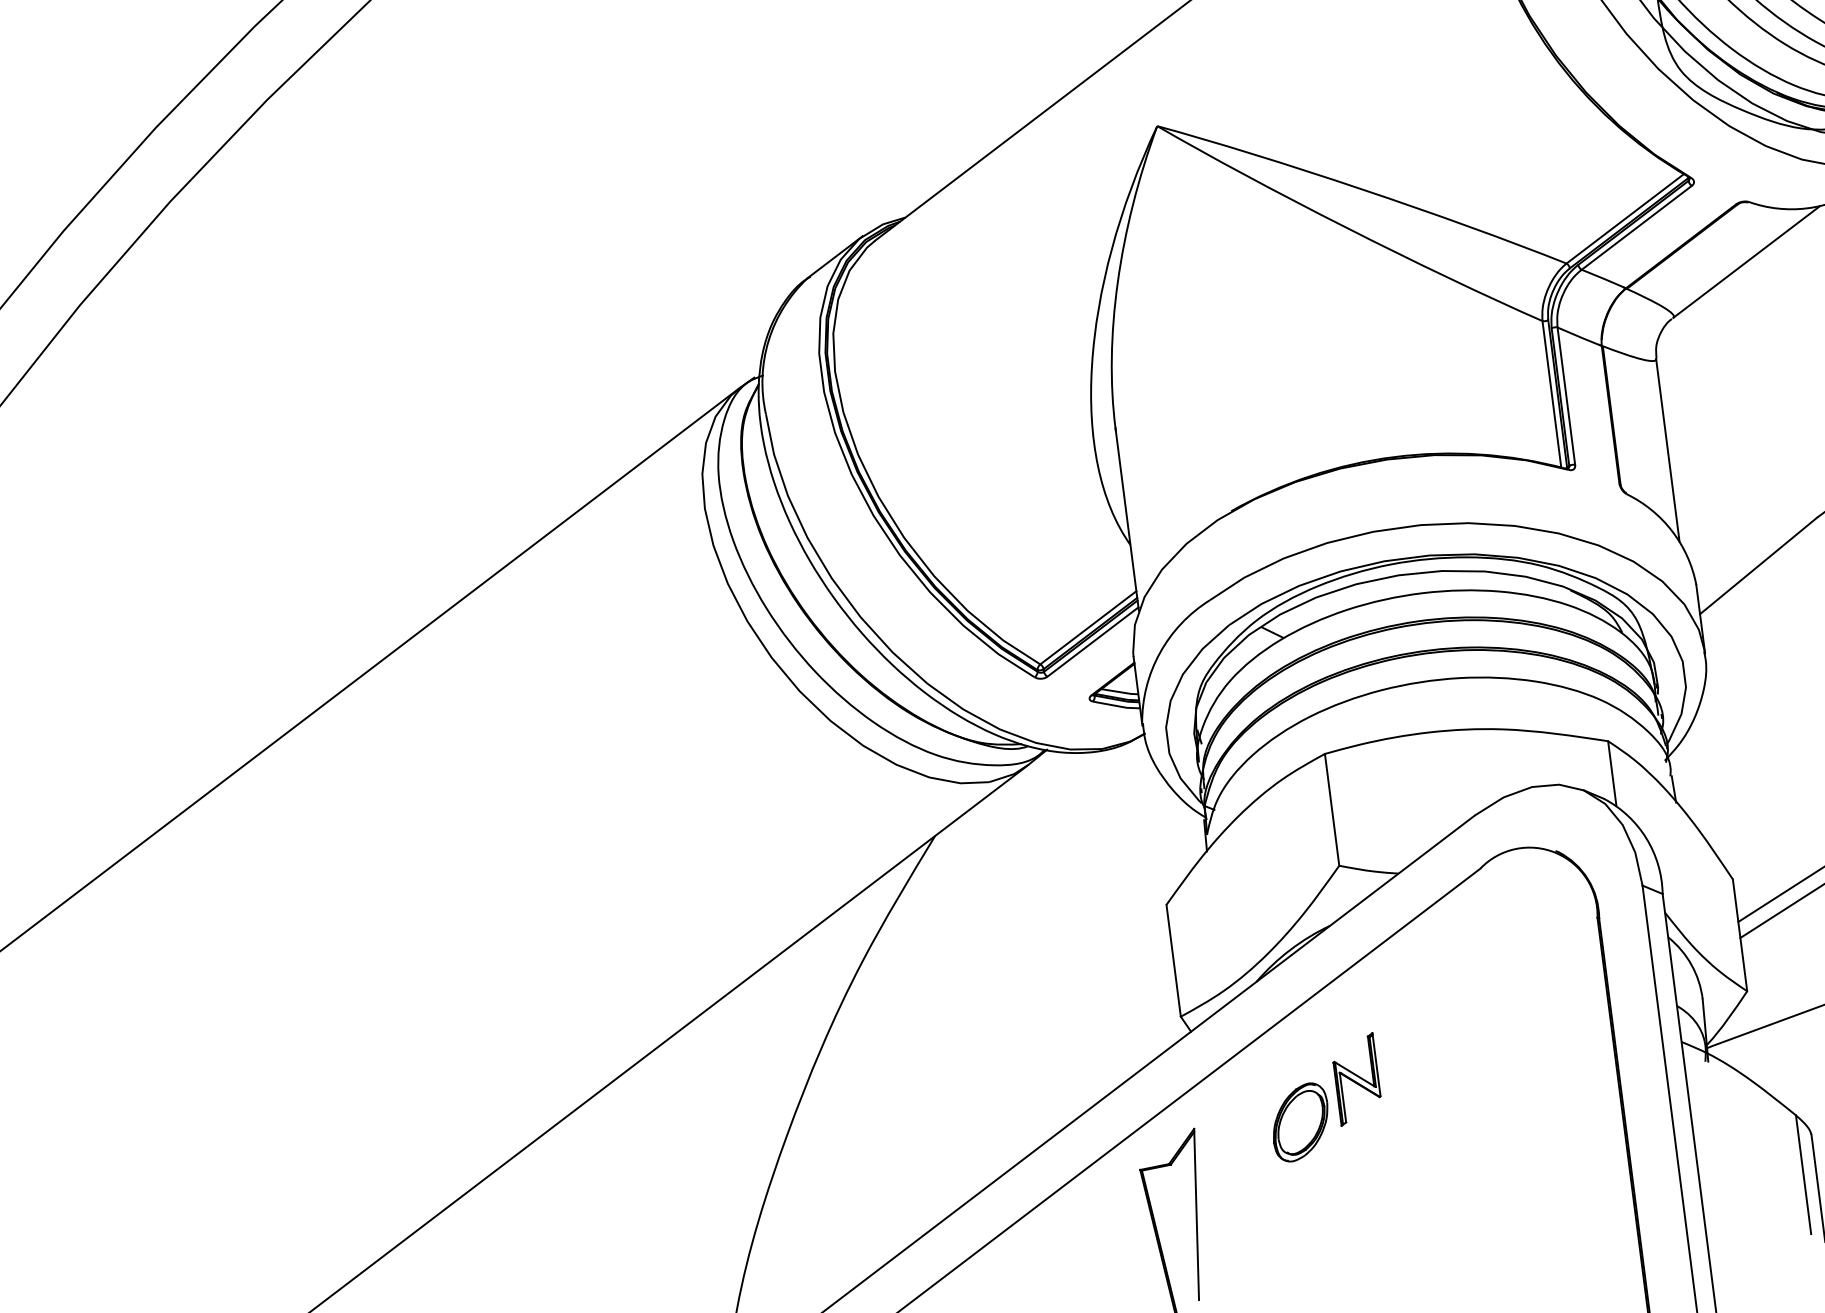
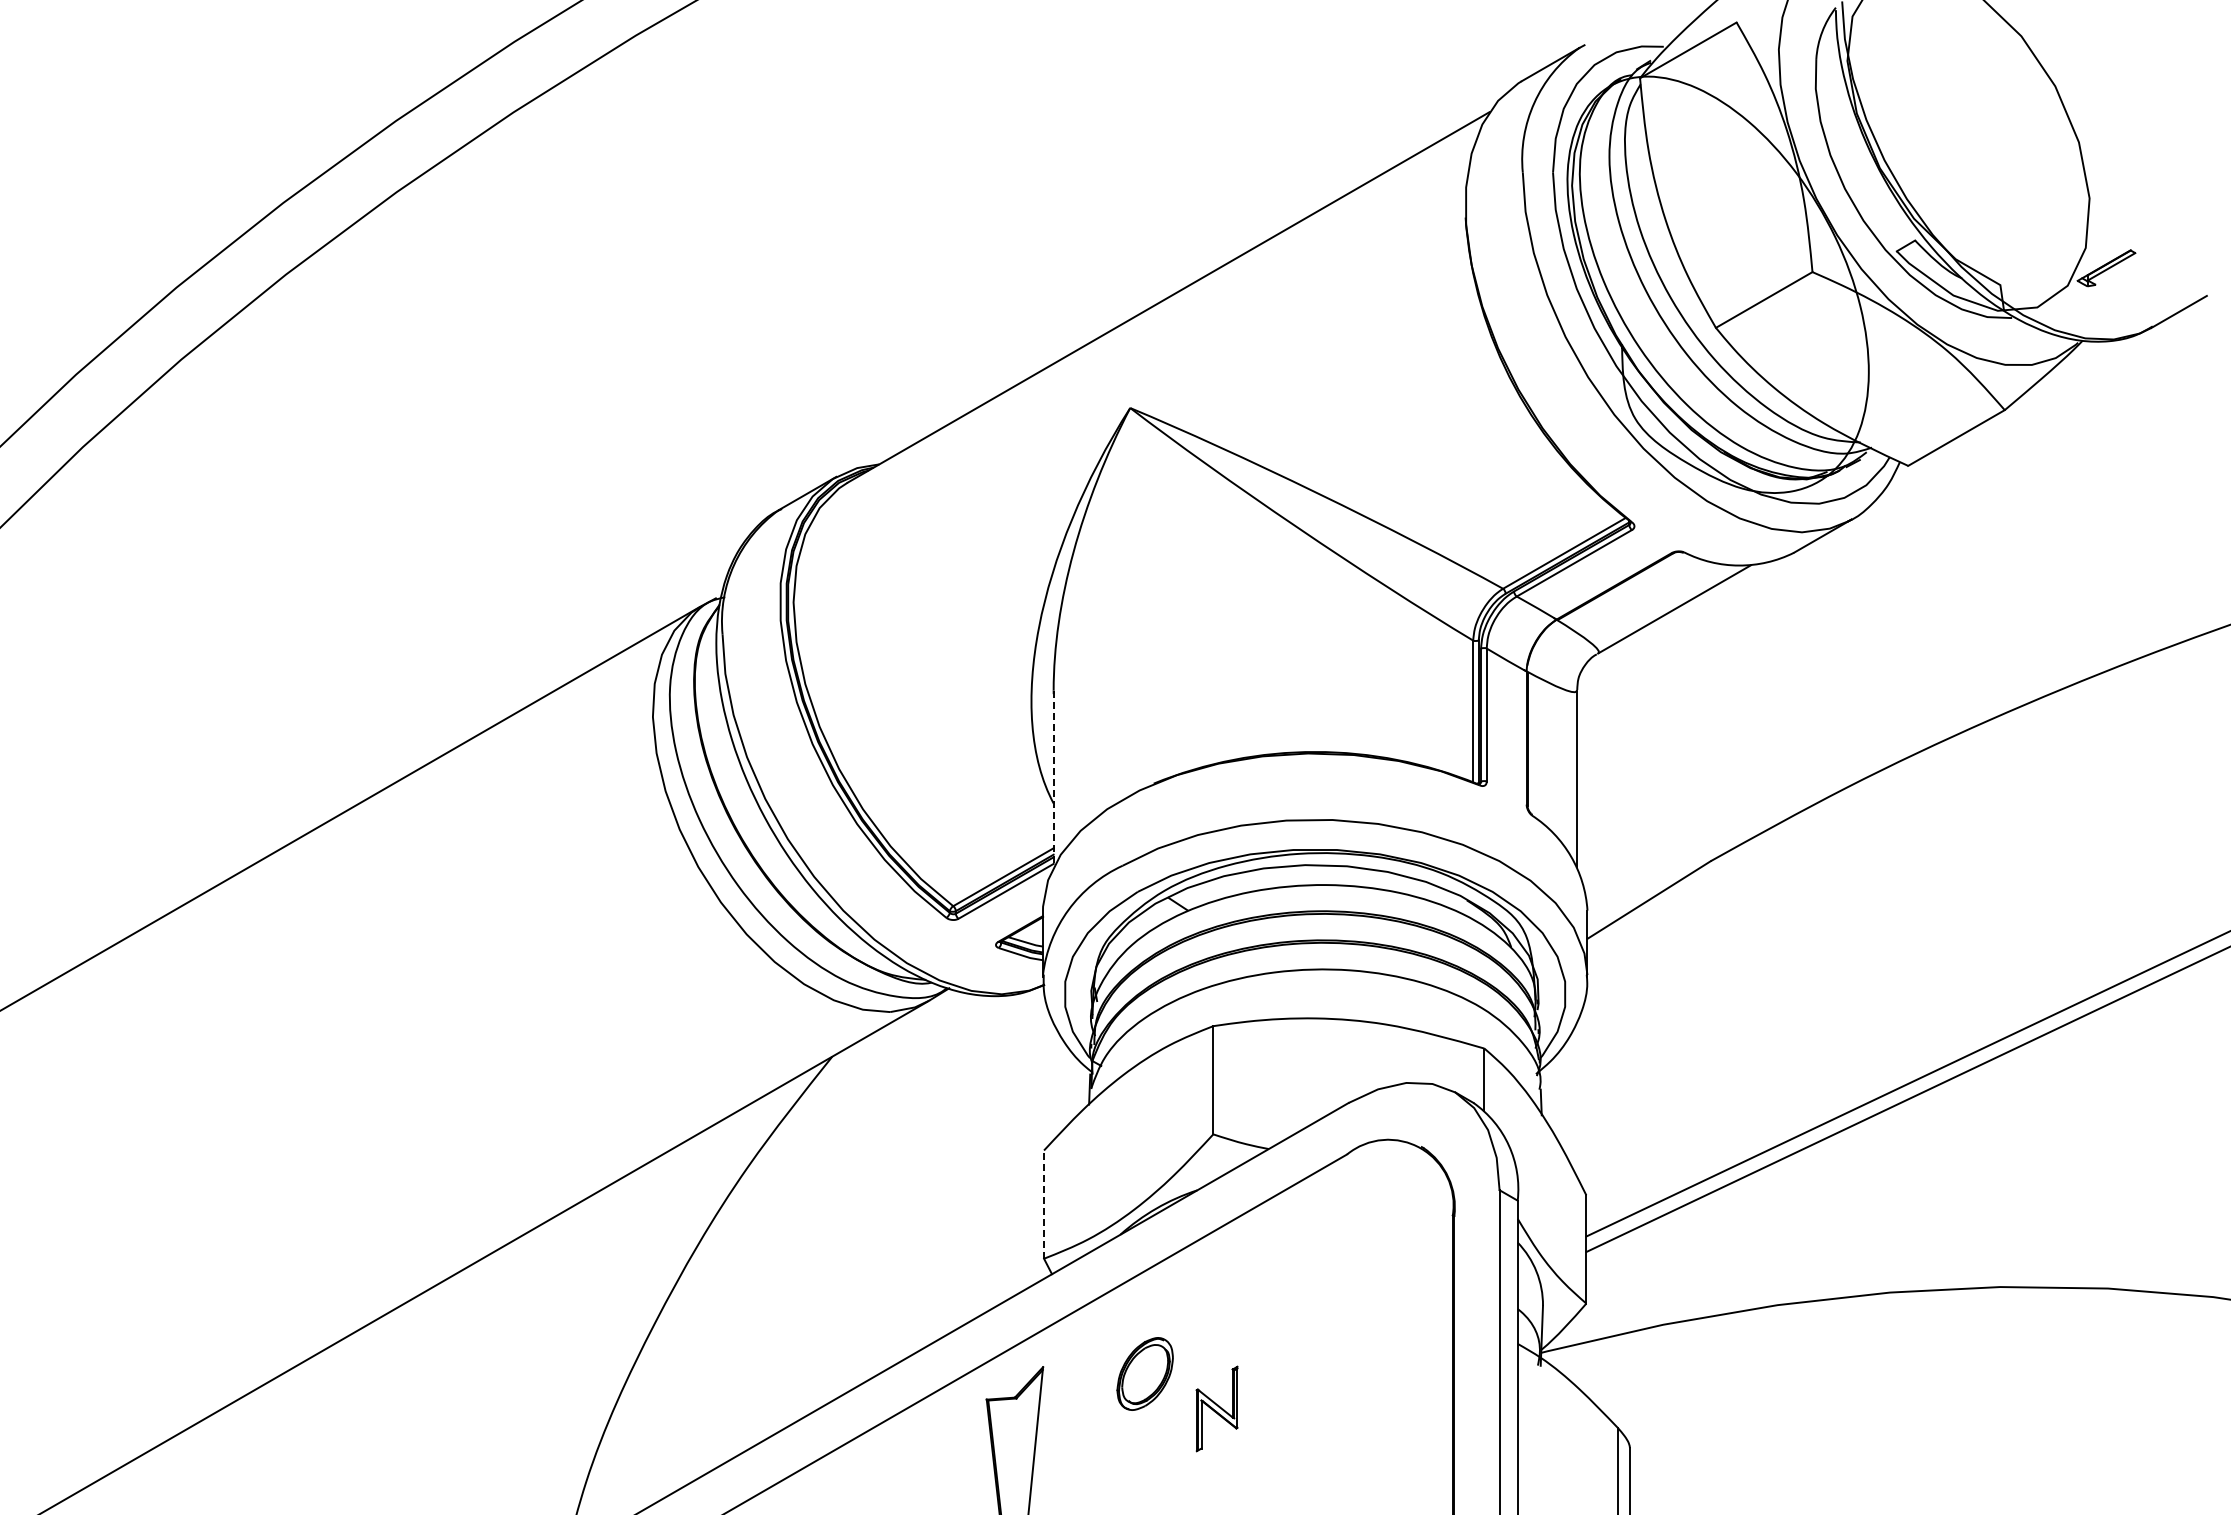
line: (1127, 520) -> (1053, 779), solid -> dashed
line: (1174, 960) -> (1044, 1204), solid -> dashed
part: (1356, 1079) -> (1216, 1408), moved

